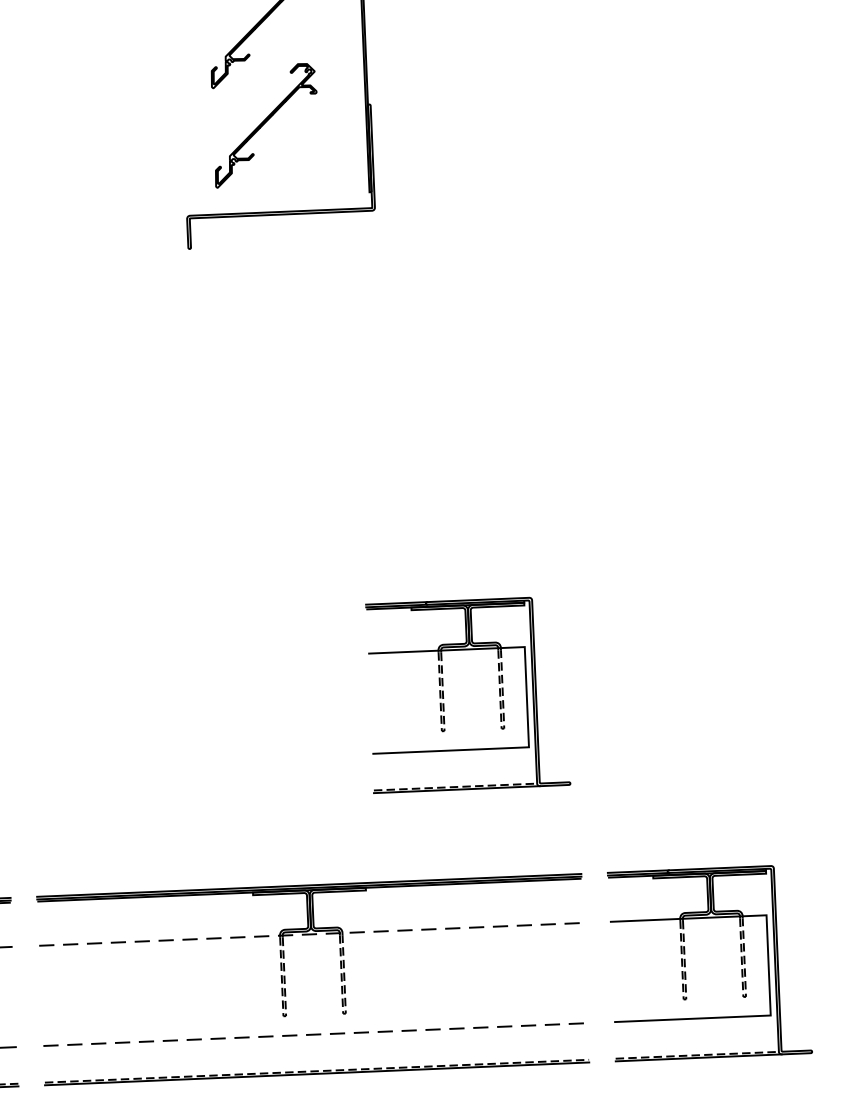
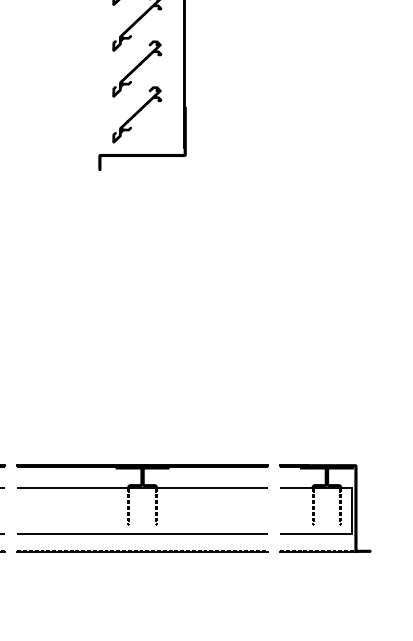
part: (444, 695) -> (208, 380), removed
line: (313, 933) -> (143, 487), dashed -> solid
line: (317, 1033) -> (143, 533), dashed -> solid

